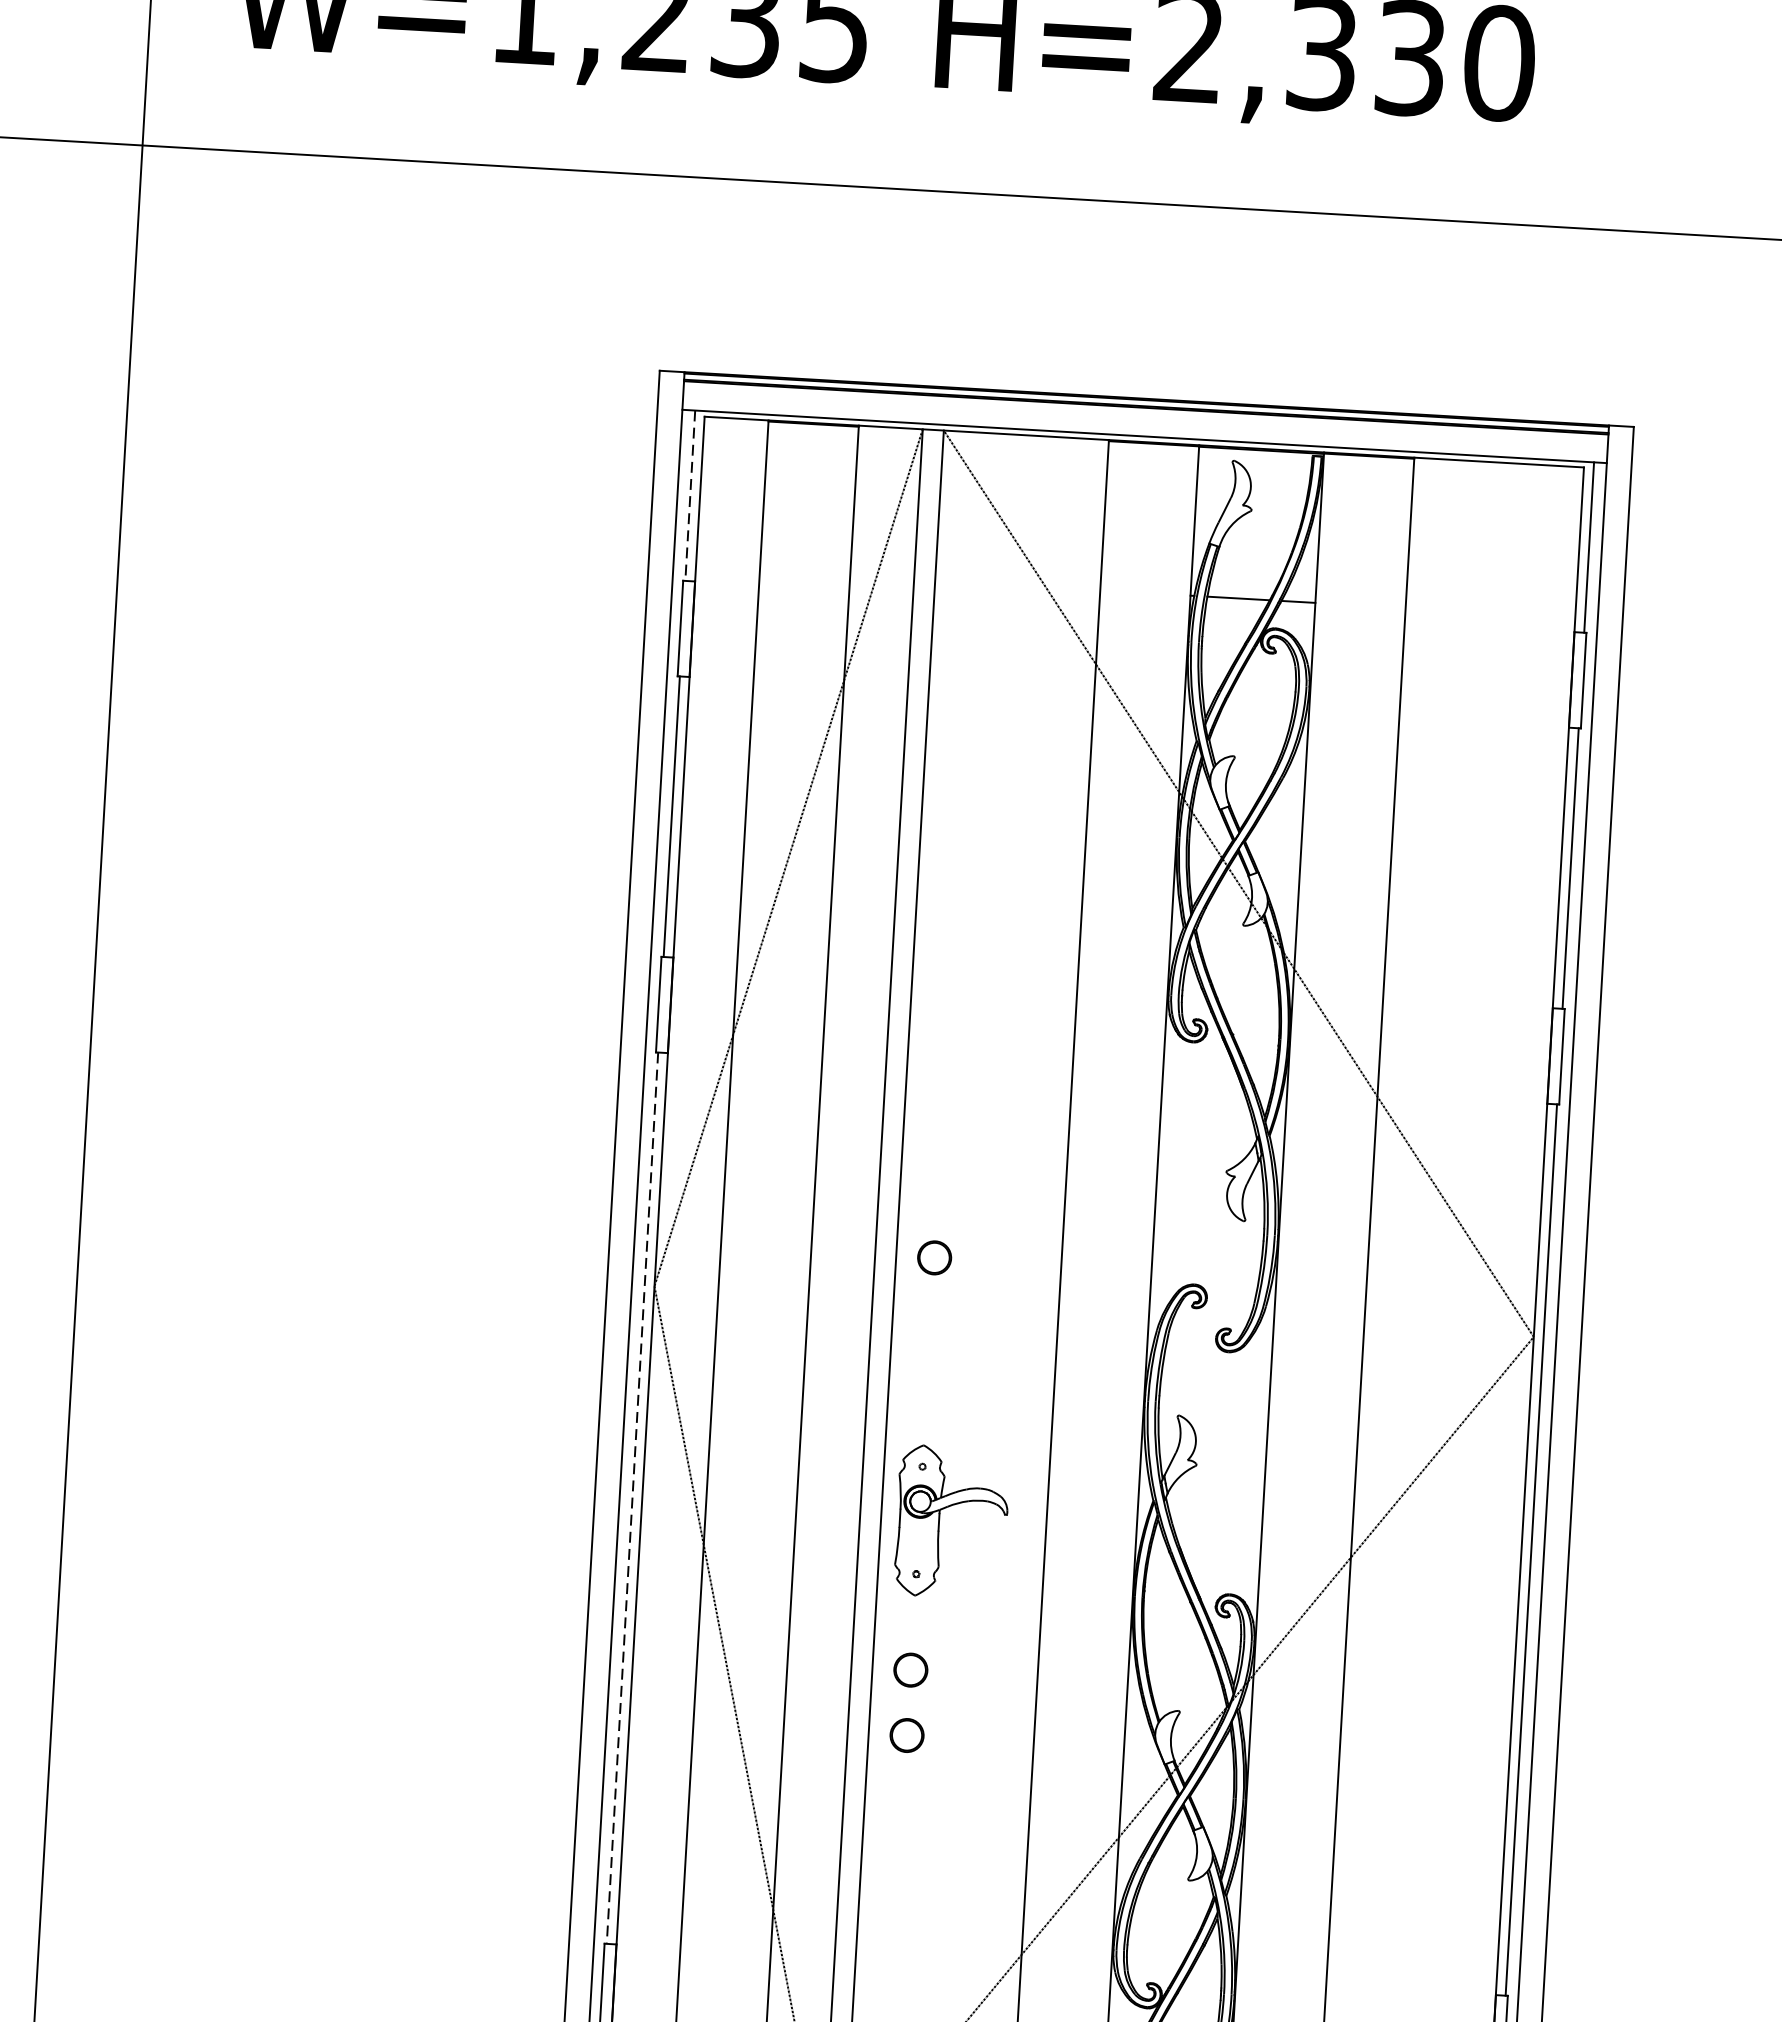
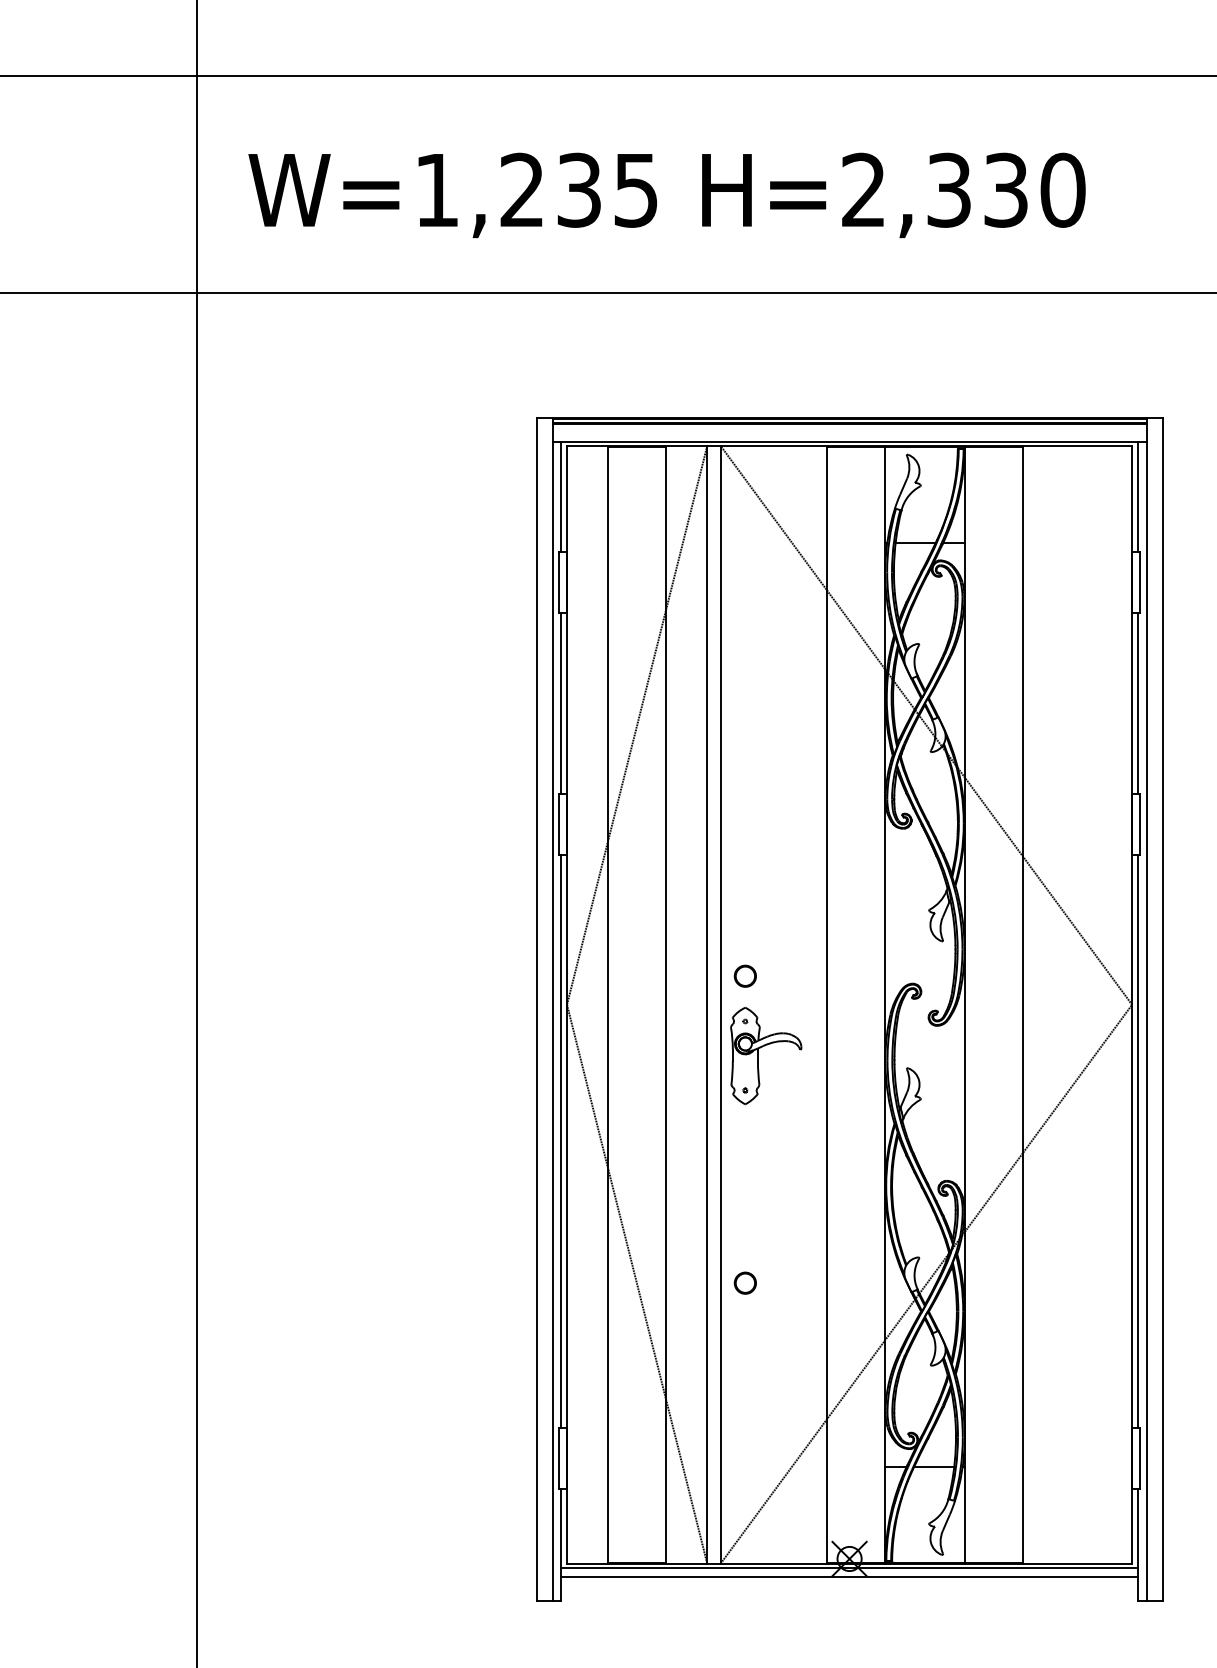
line: (689, 496) -> (560, 497), dashed -> solid
line: (632, 1498) -> (560, 1141), dashed -> solid
part: (939, 1520) -> (758, 1055), moved
part: (909, 1668) -> (744, 1240), removed

